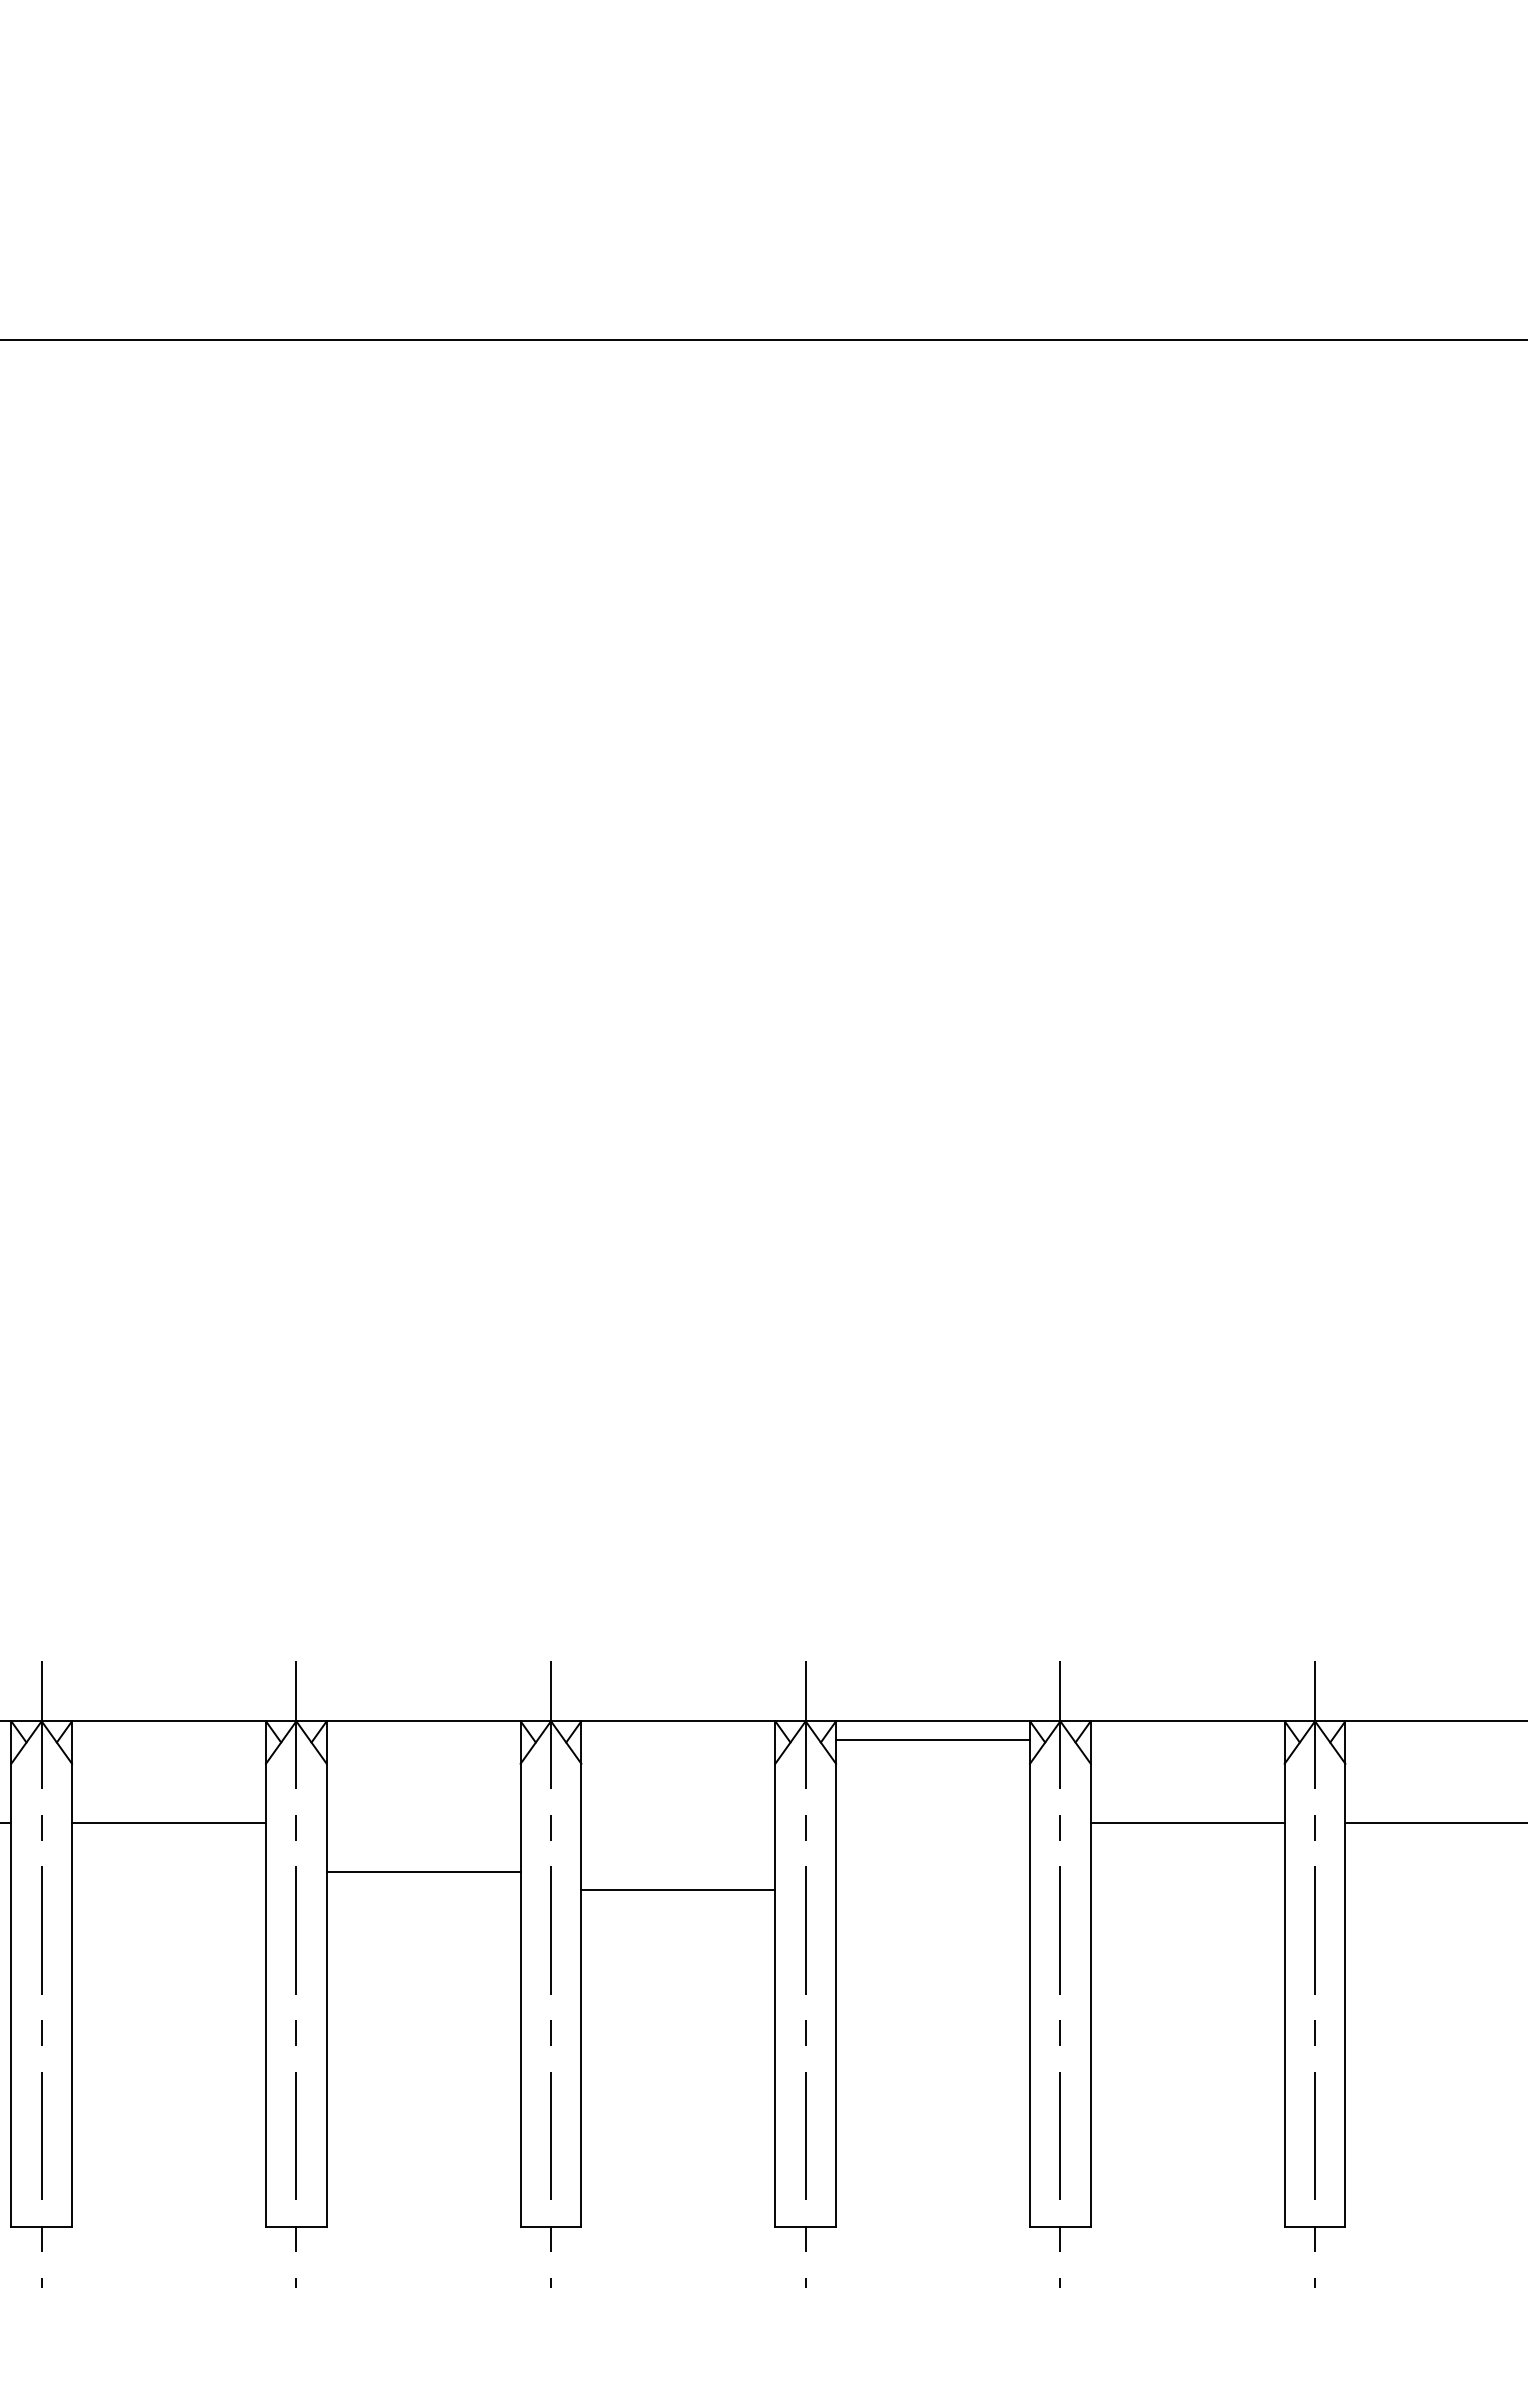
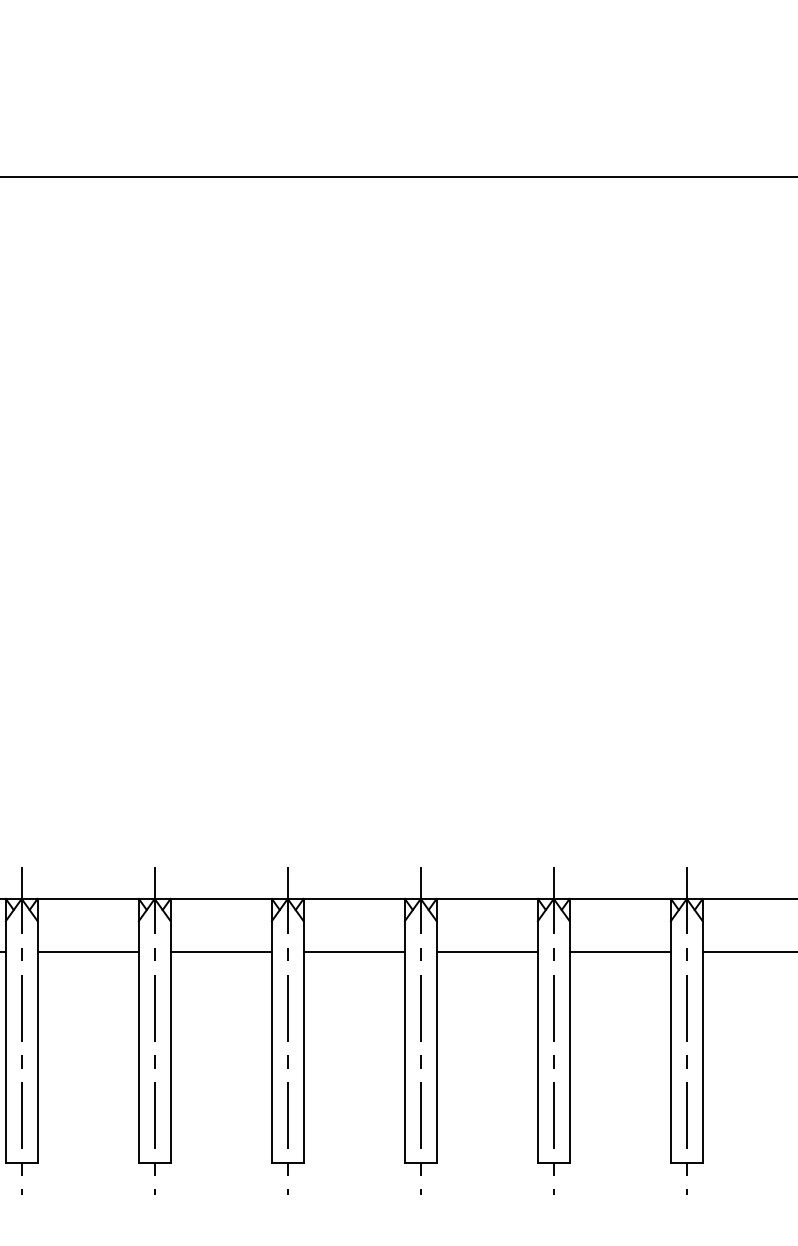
line: (931, 1739) -> (486, 951), moved
line: (422, 1871) -> (220, 951), moved
line: (676, 1888) -> (353, 951), moved

